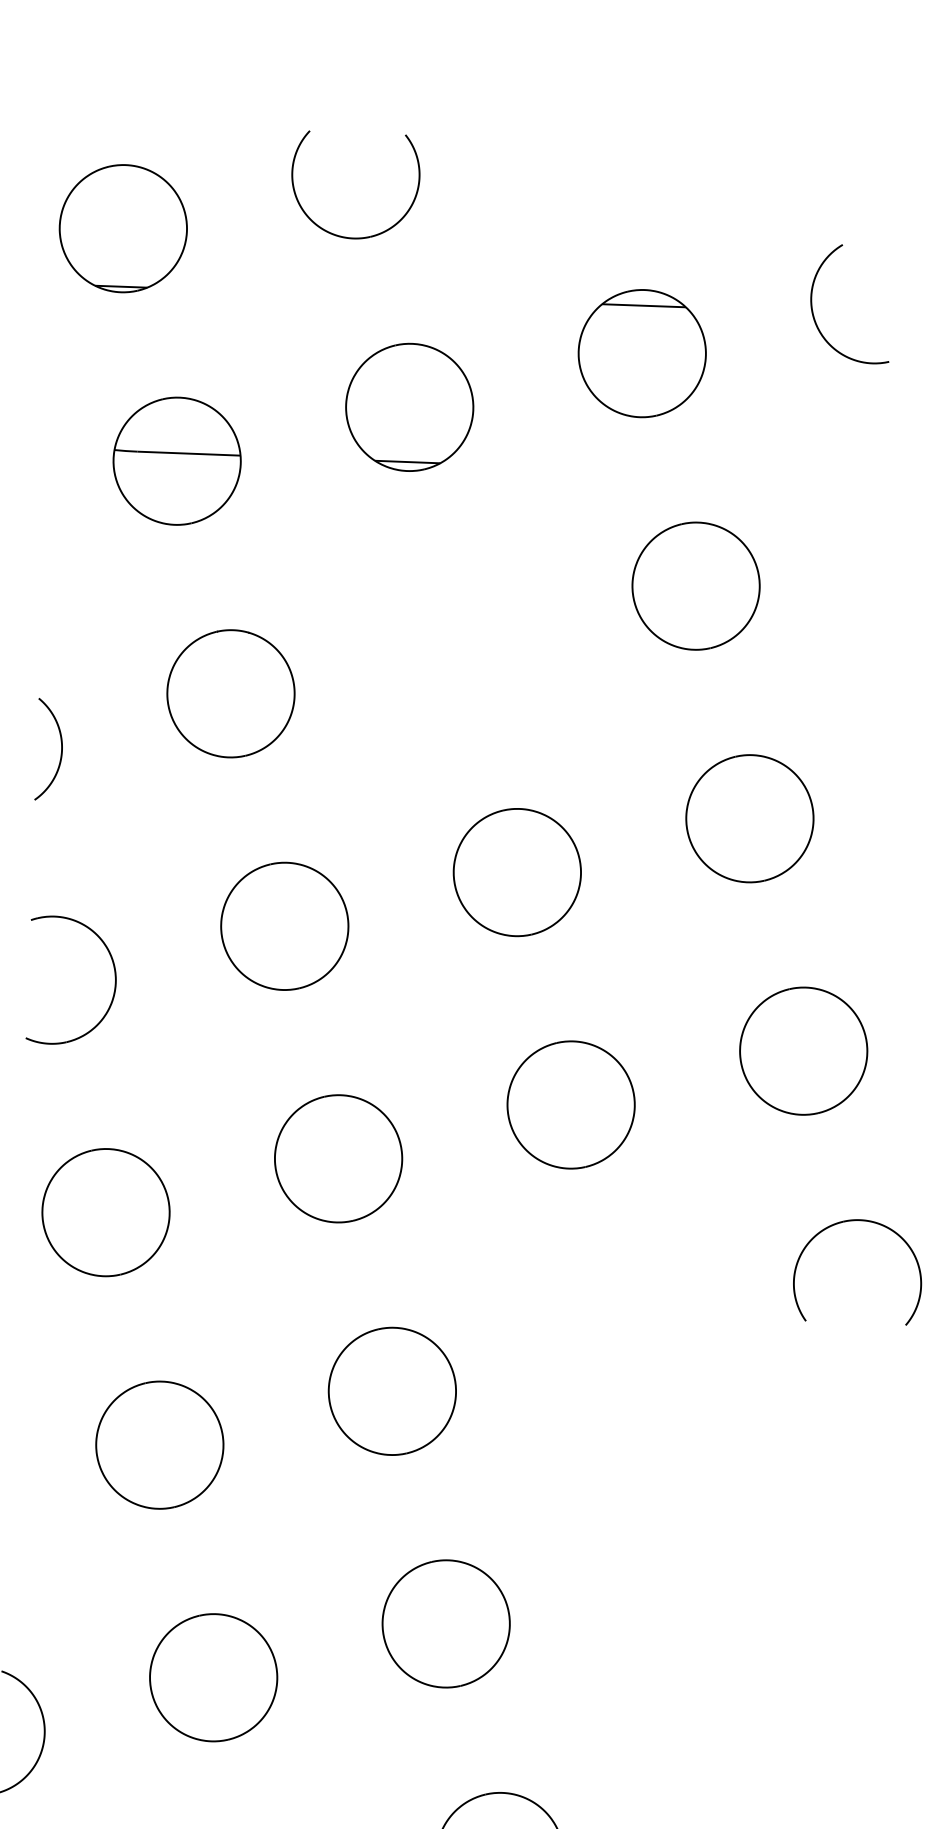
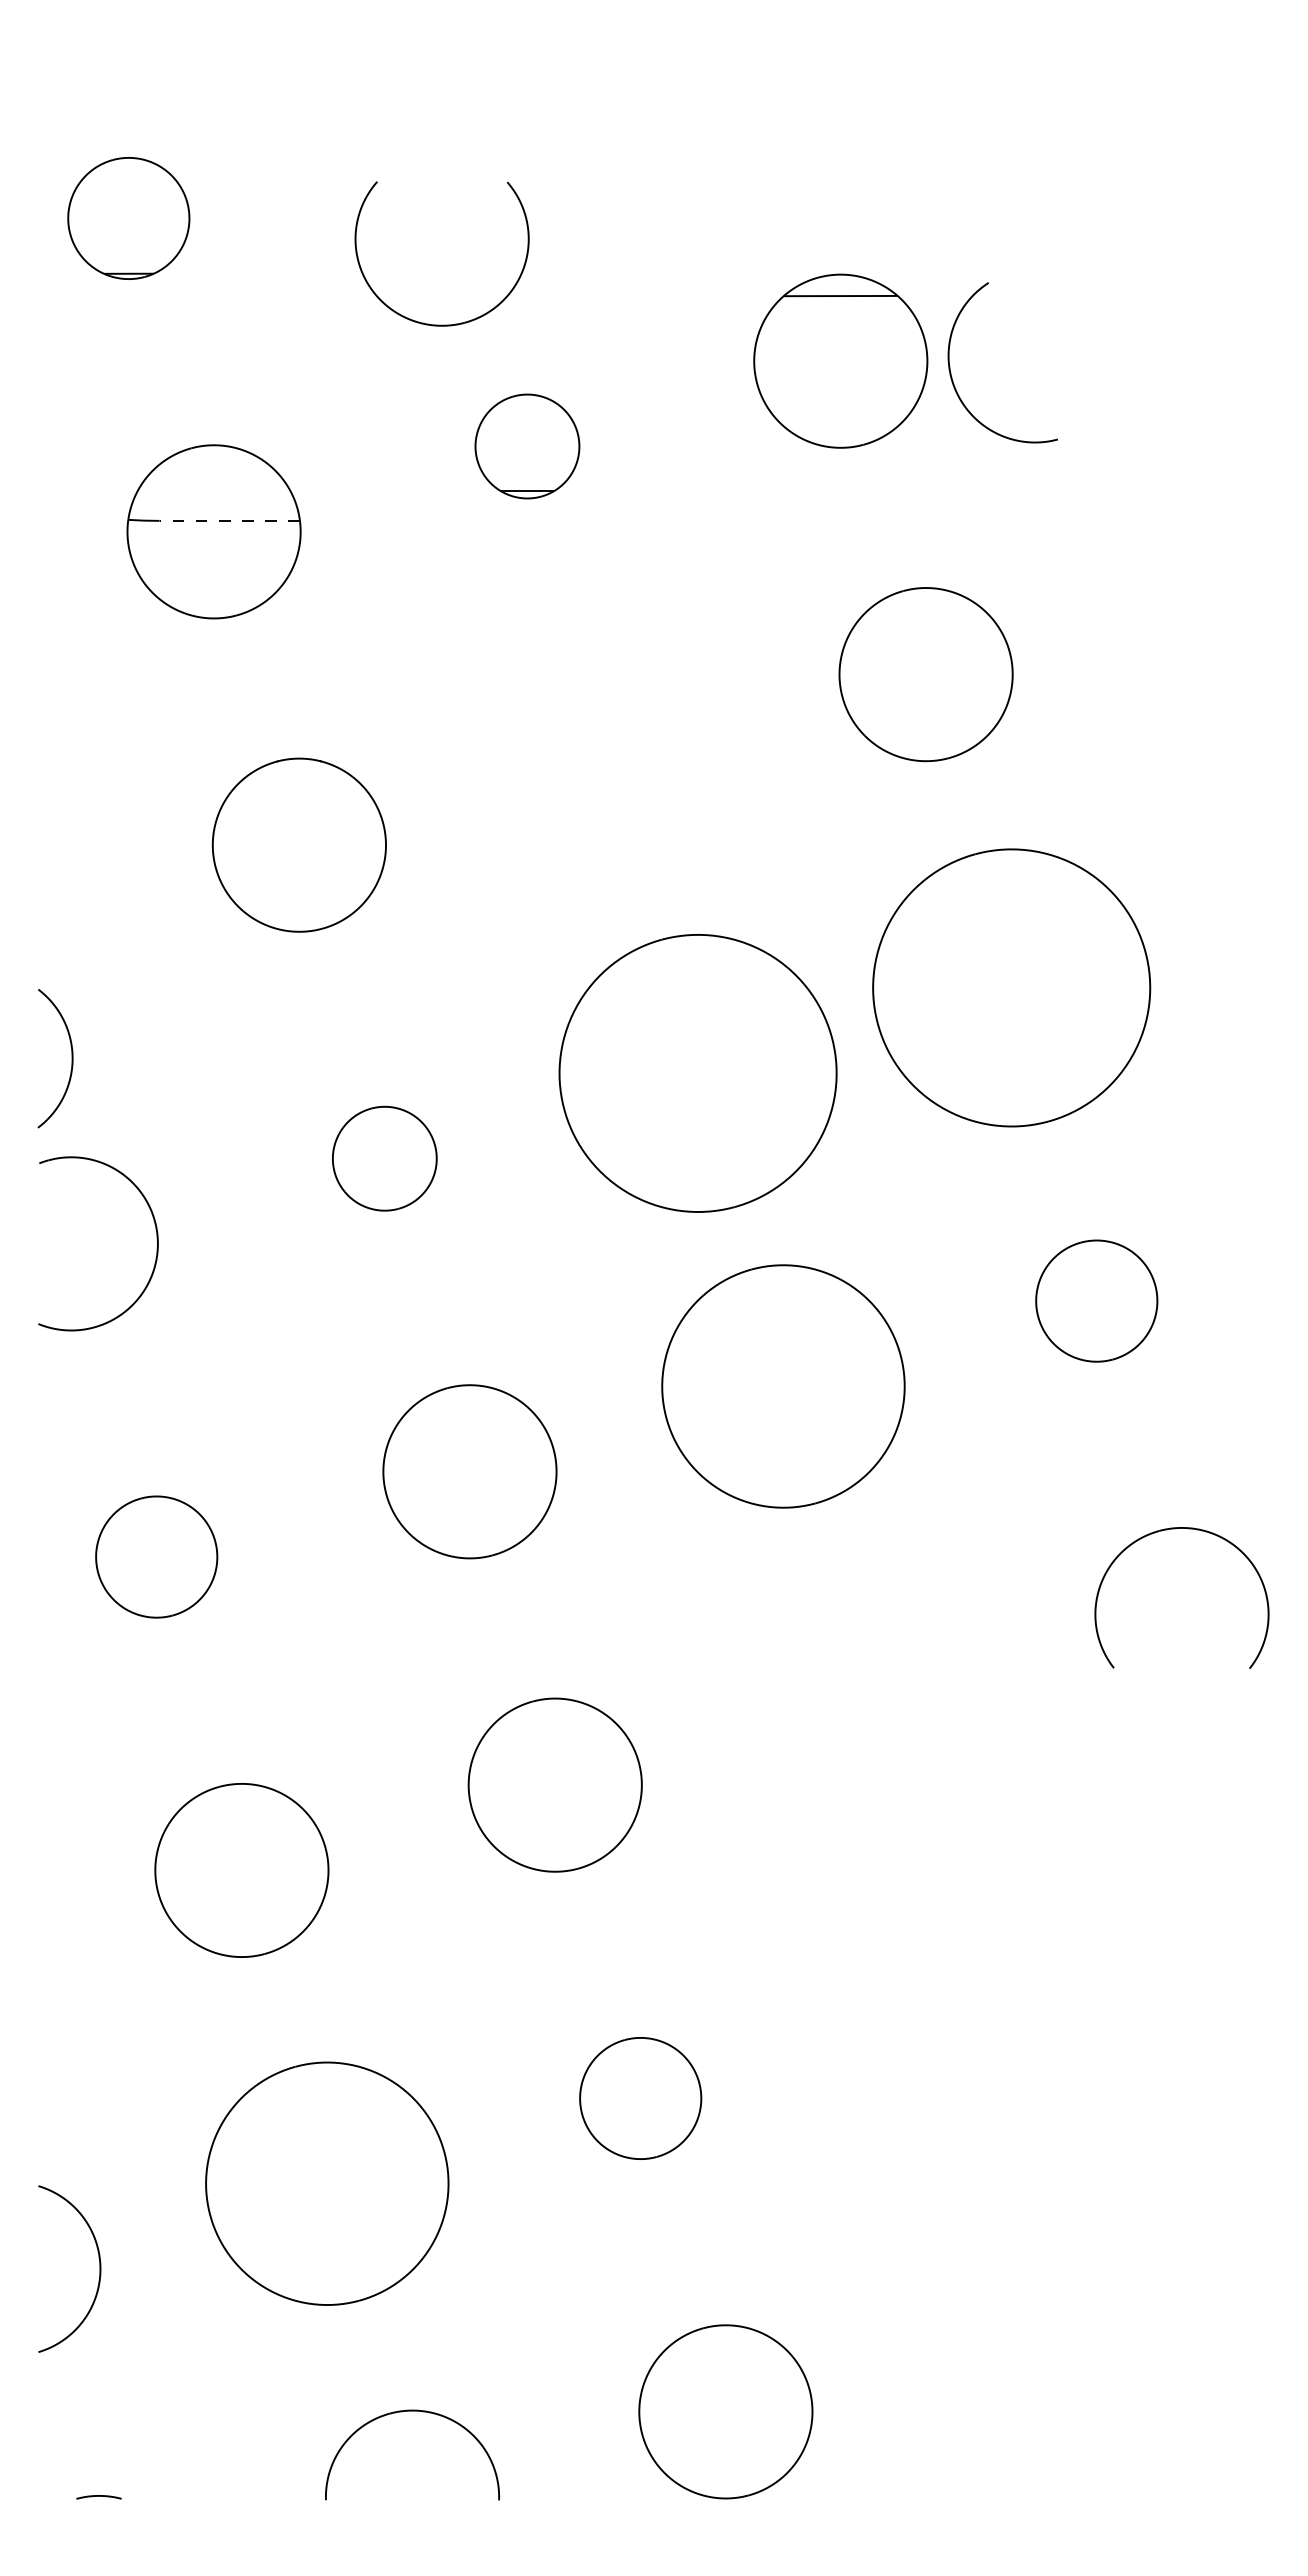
part: (123, 228) -> (128, 218), size x0.7
part: (353, 237) -> (441, 324), moved
curve: (812, 309) -> (951, 372), moved
part: (409, 407) -> (527, 446), size x0.6
line: (188, 453) -> (229, 520), solid -> dashed
curve: (61, 750) -> (71, 1058), moved
part: (749, 818) -> (1010, 987), size x1.6
part: (516, 871) -> (697, 1072), size x1.6
part: (284, 926) -> (384, 1158), size x0.6
part: (803, 1050) -> (1096, 1300), size x0.7
part: (570, 1104) -> (782, 1386), size x1.4
part: (105, 1212) -> (156, 1556), size x0.7
part: (446, 1623) -> (640, 2098), size x0.7
part: (213, 1677) -> (326, 2183), size x1.4

